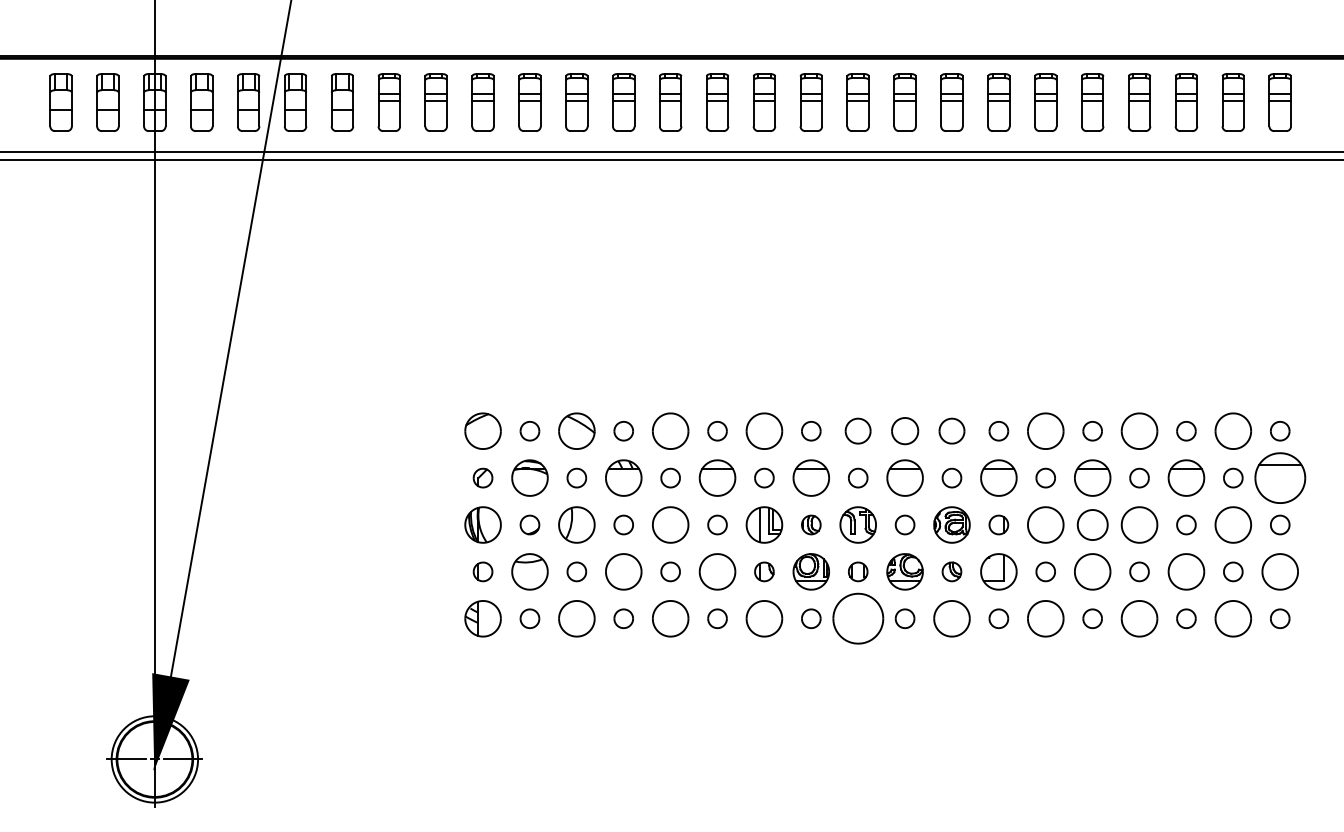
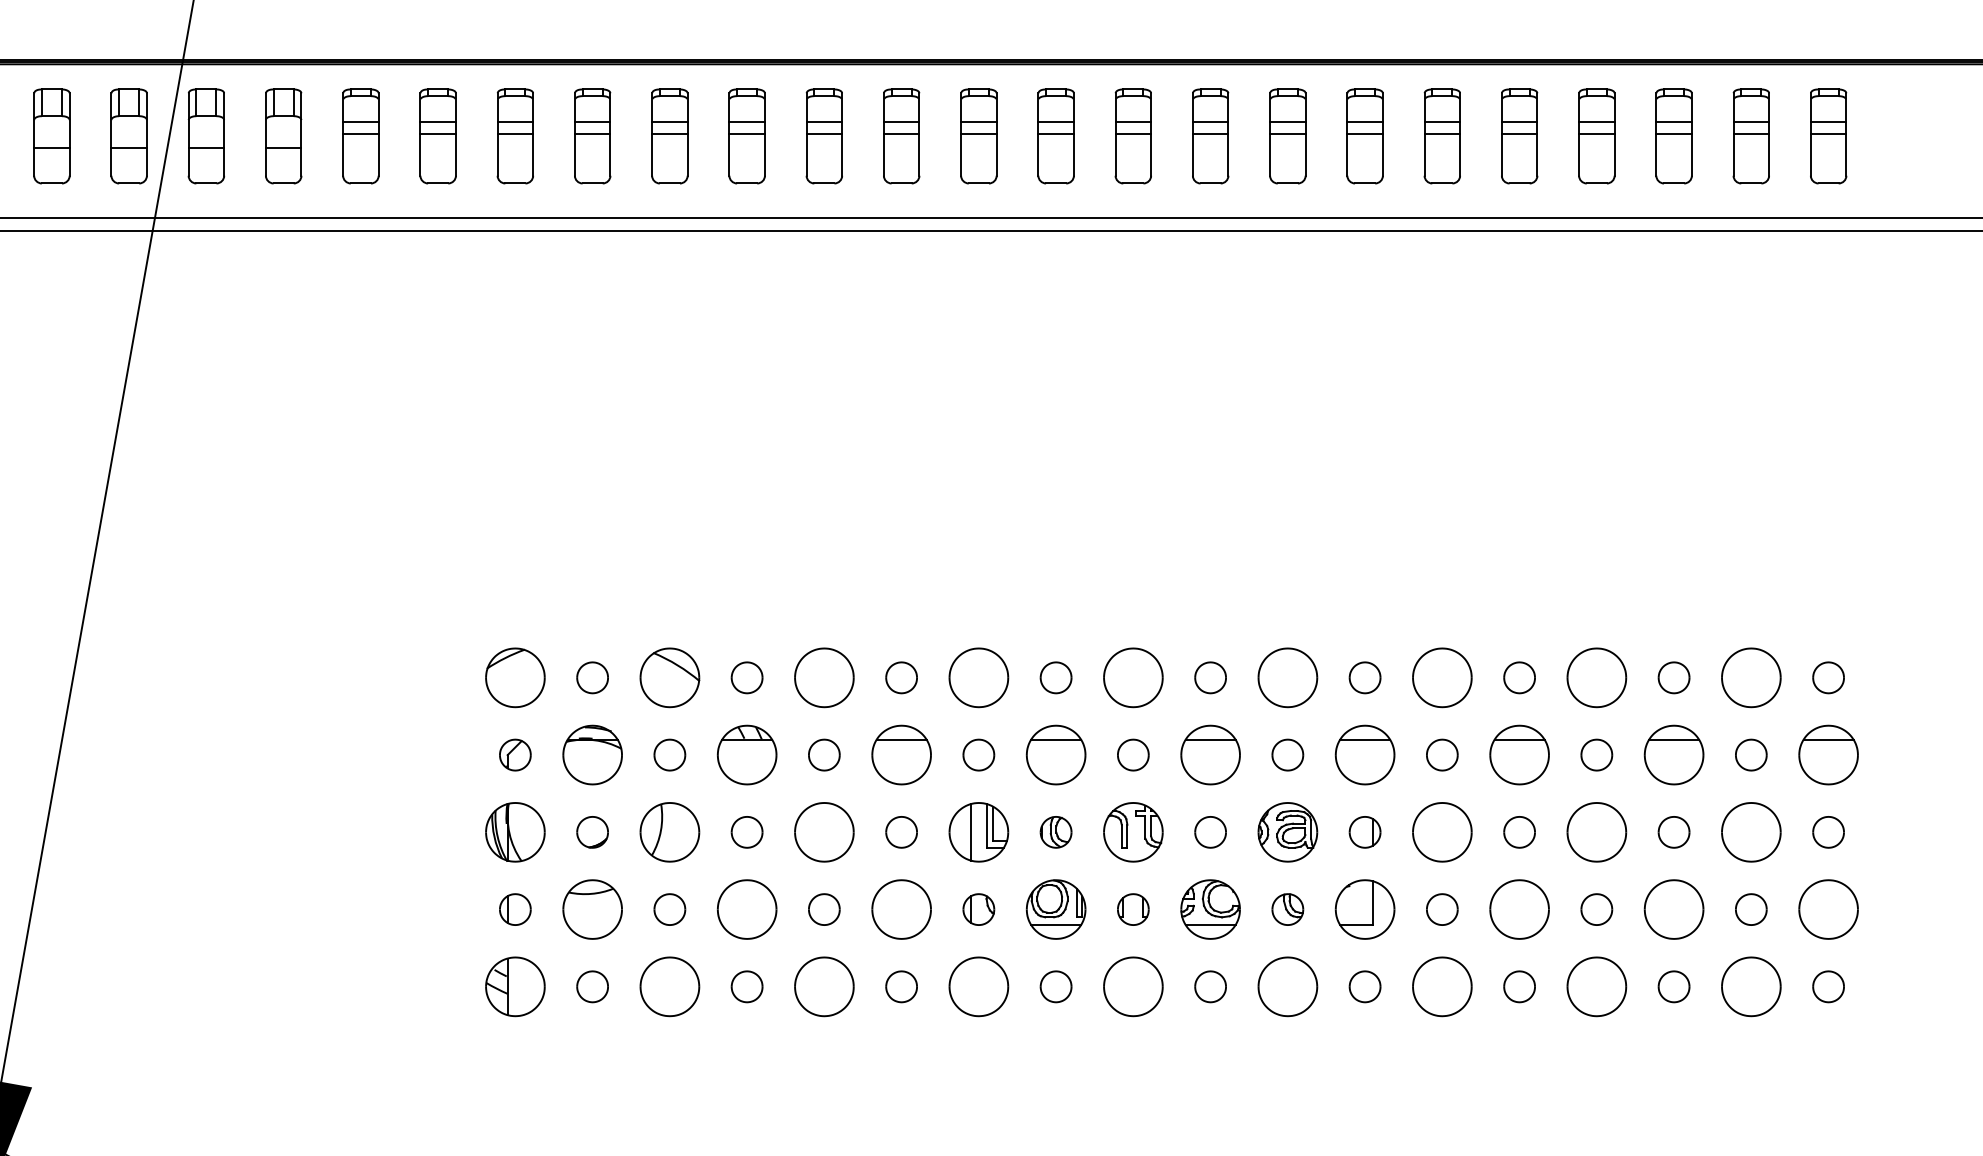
part: (857, 430) -> (1132, 676), size x1.43
part: (951, 430) -> (1287, 676), size x1.43
part: (904, 431) -> (1209, 678), size x0.71
part: (1279, 477) -> (1827, 754), size x0.71
part: (1092, 524) -> (1519, 831), size x0.62
part: (857, 618) -> (1132, 986), size x0.71

